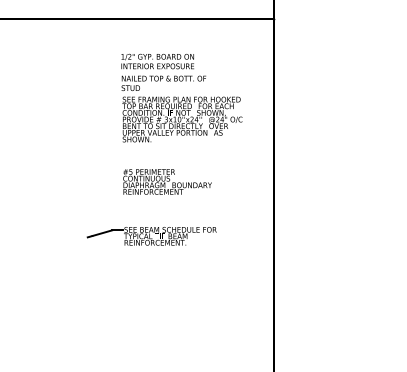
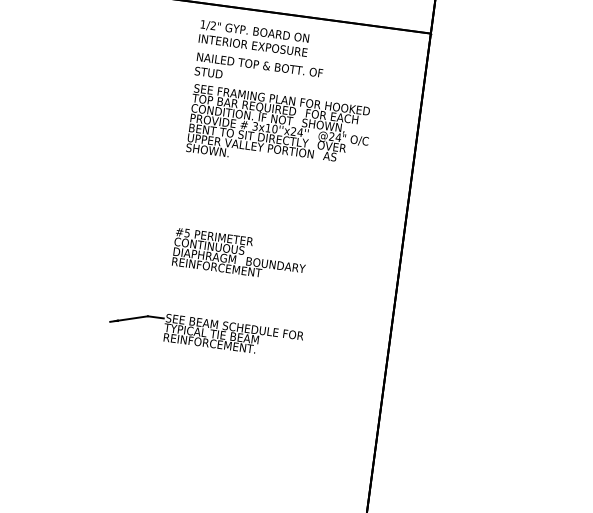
text: (181, 97) -> (282, 96), moved

